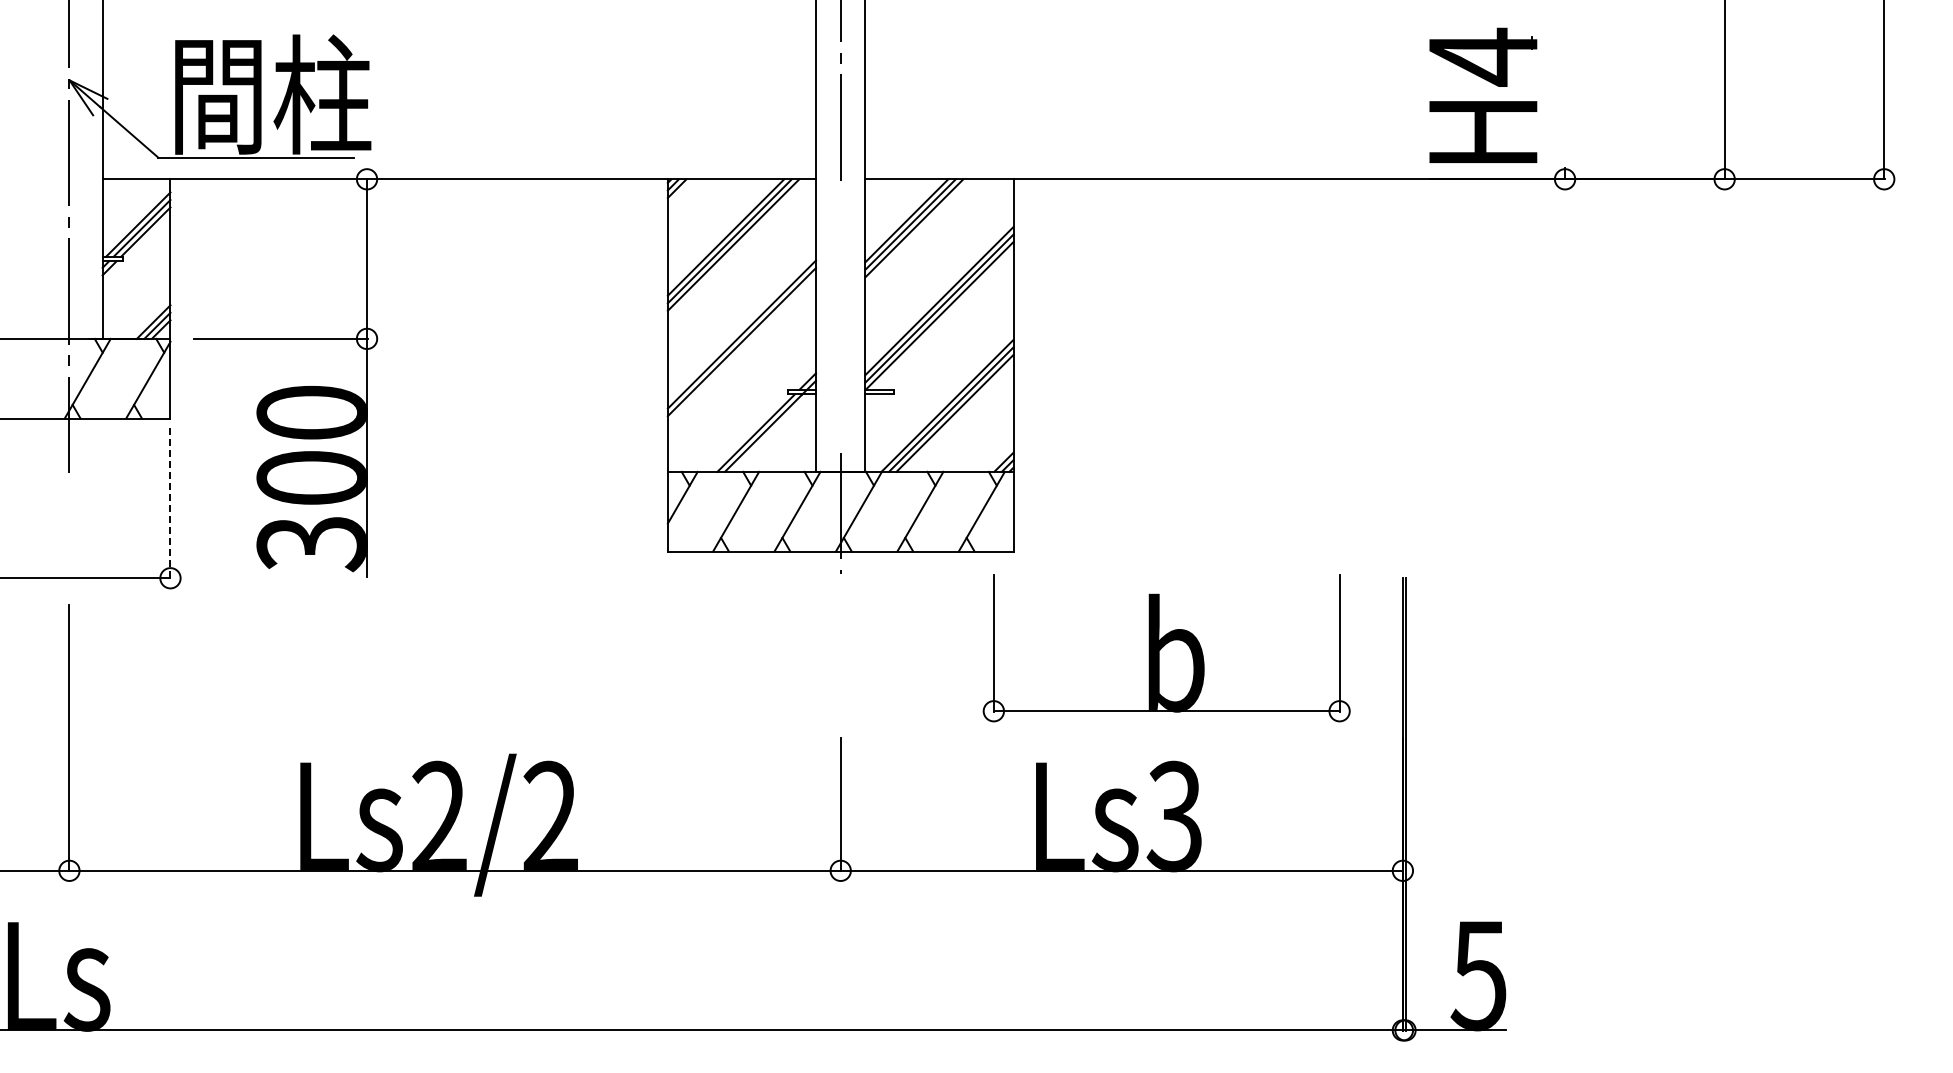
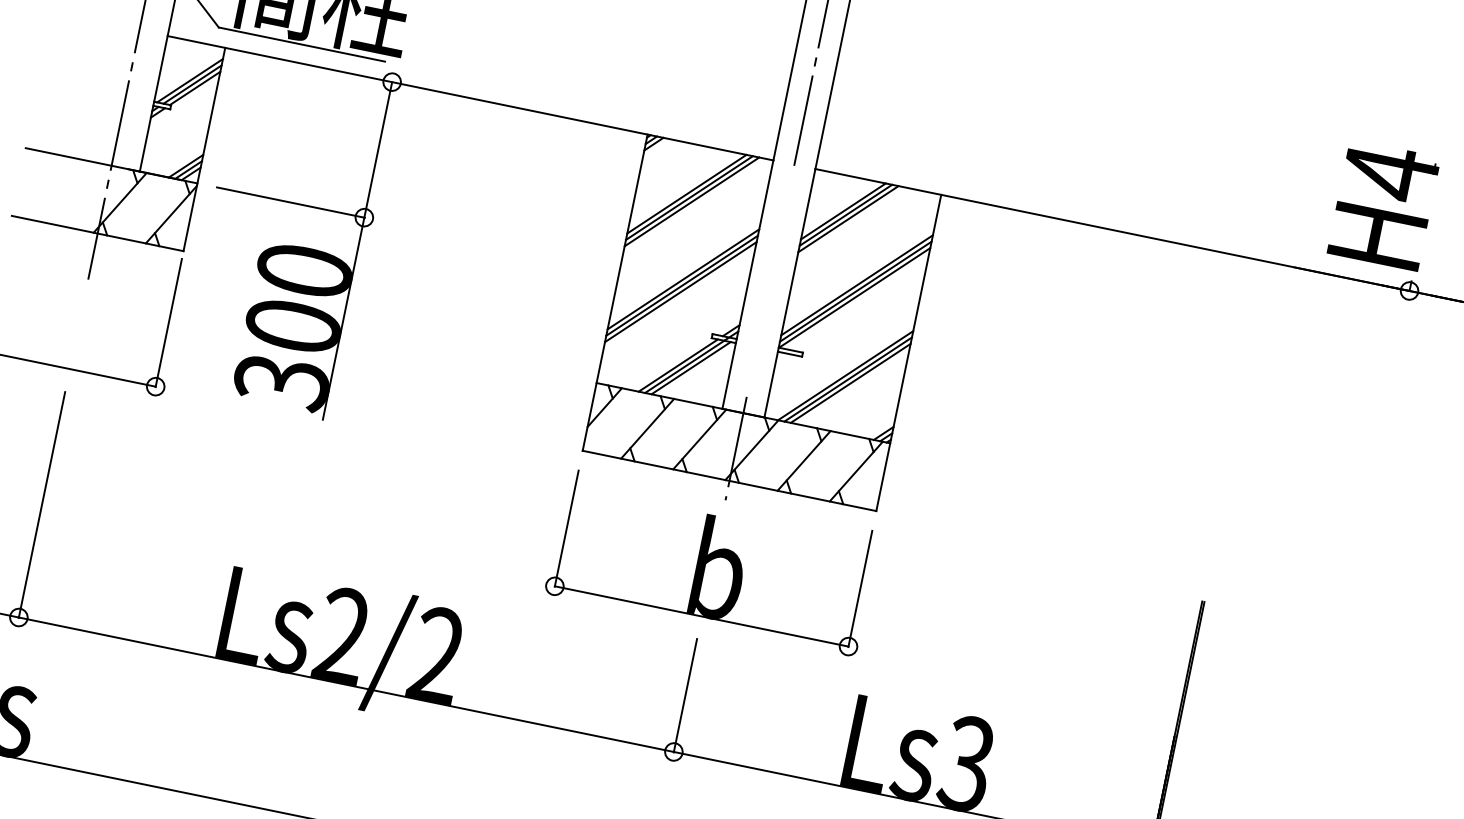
part: (1483, 101) -> (1383, 210), moved
line: (741, 349) -> (680, 291), added
line: (770, 432) -> (690, 367), added
line: (170, 503) -> (168, 323), dashed -> solid
part: (1166, 648) -> (712, 563), moved

